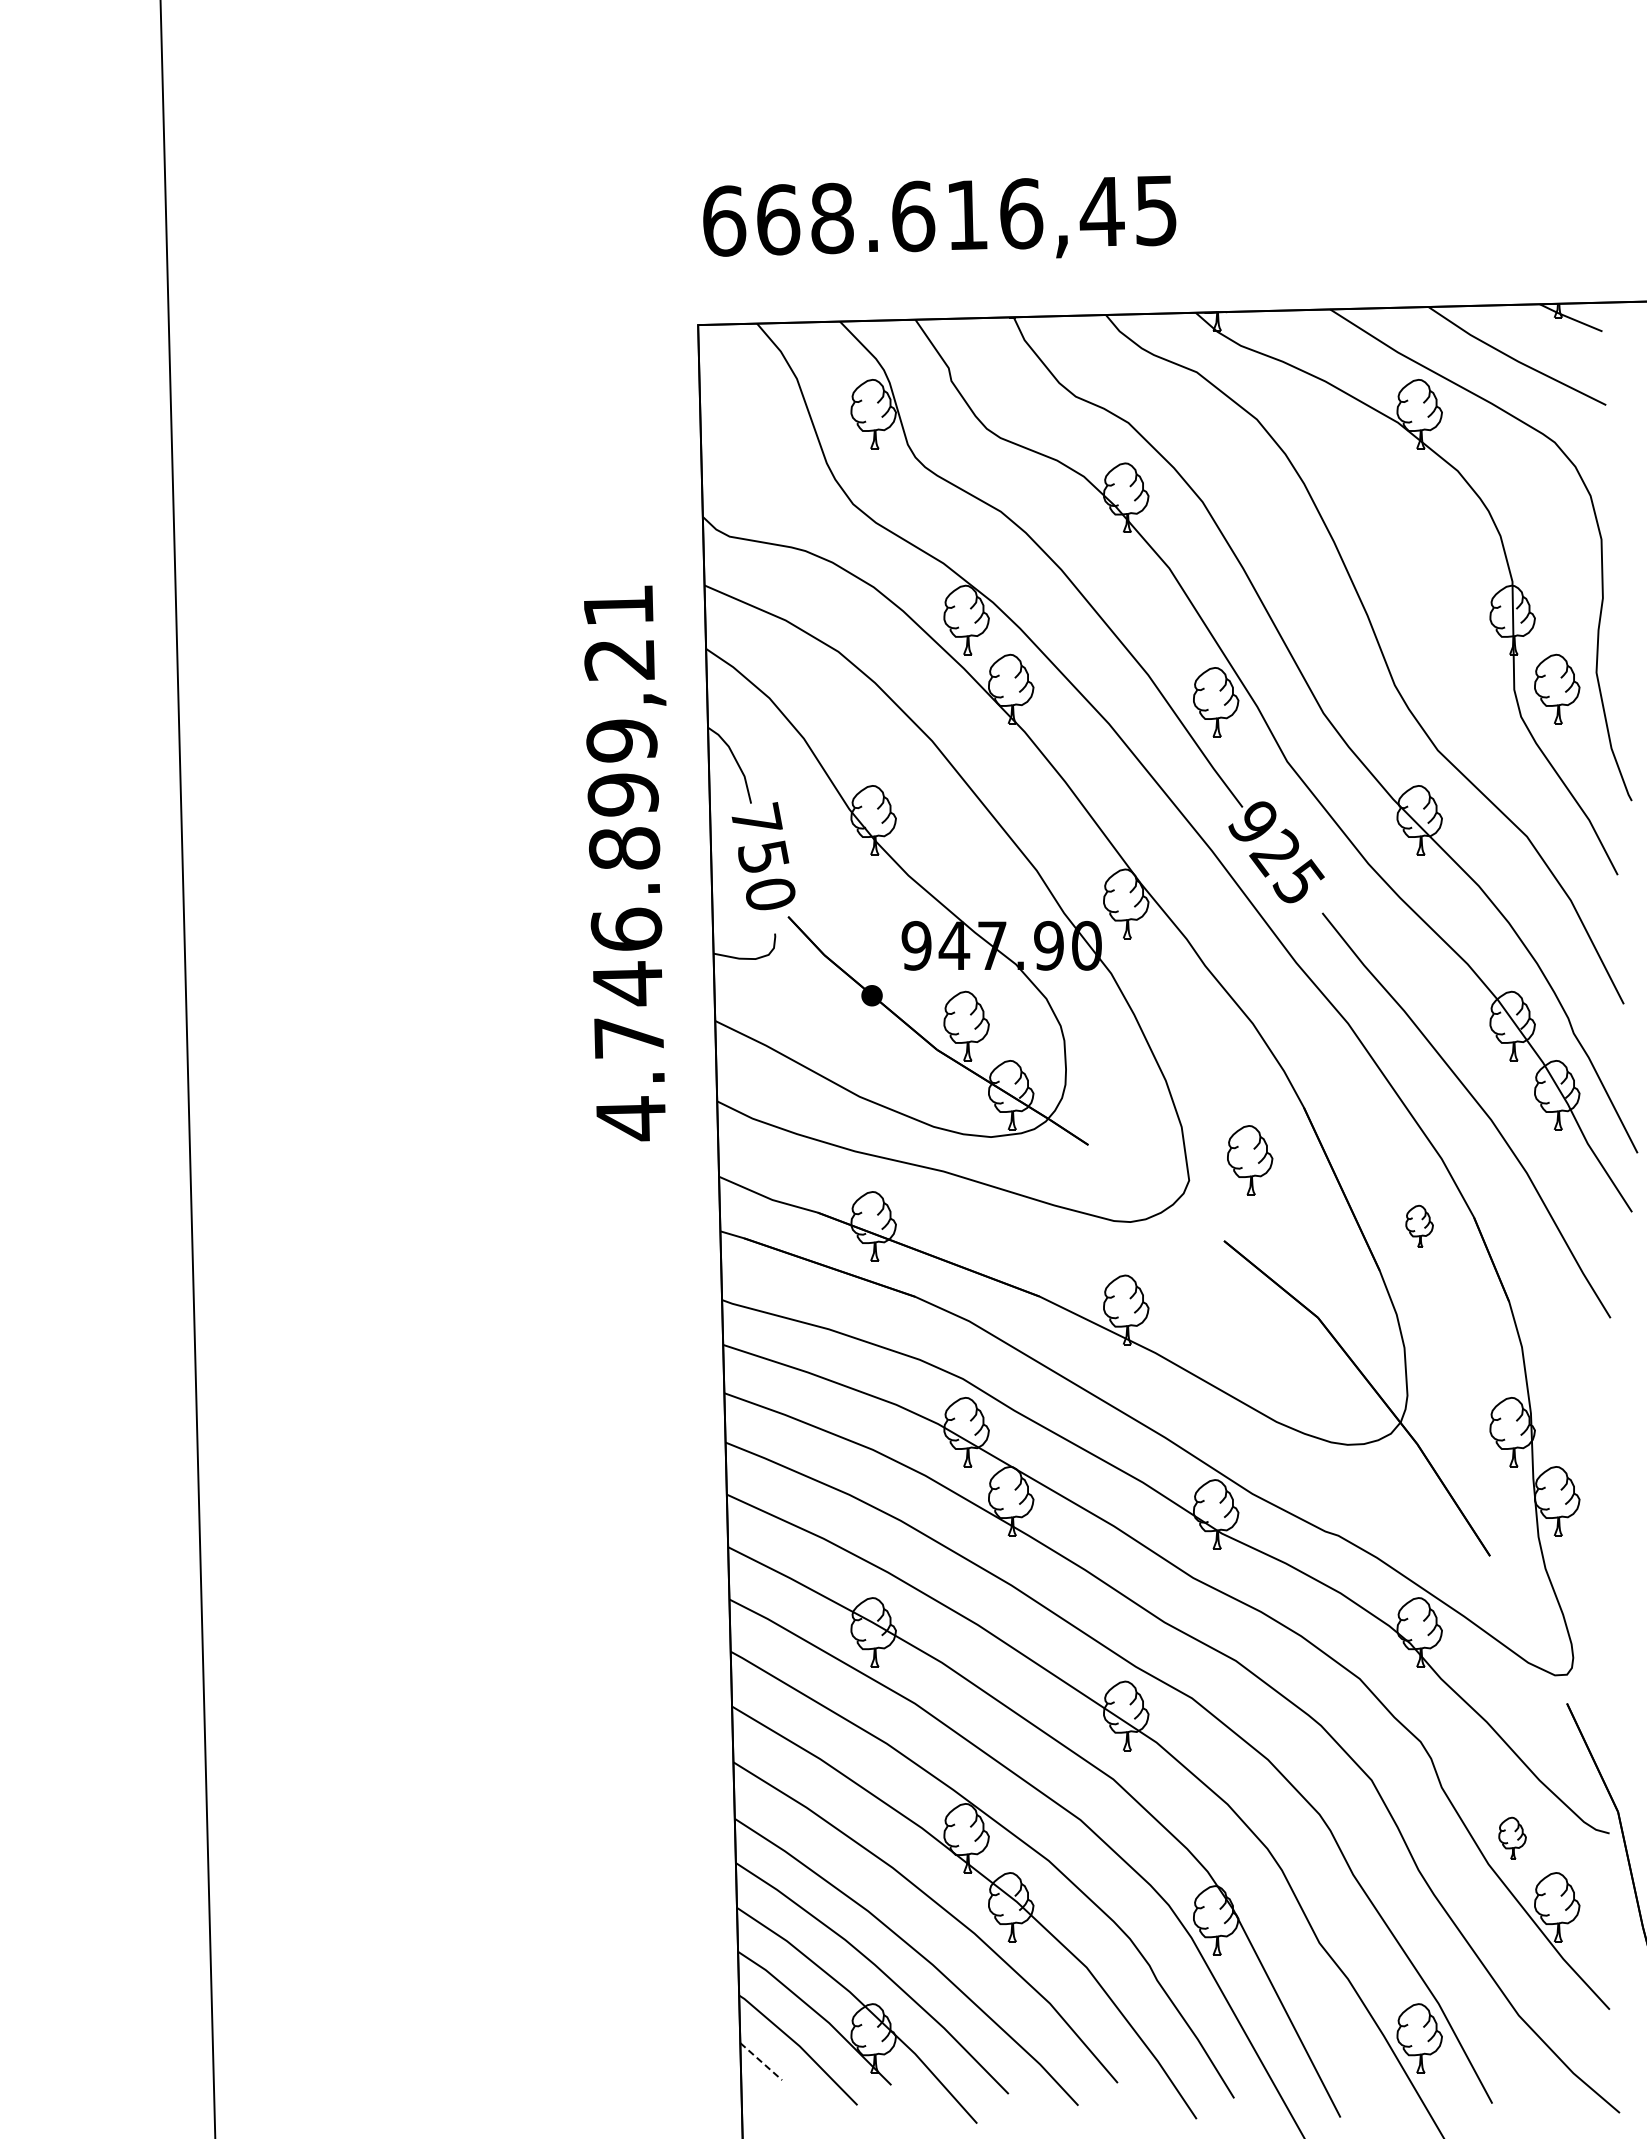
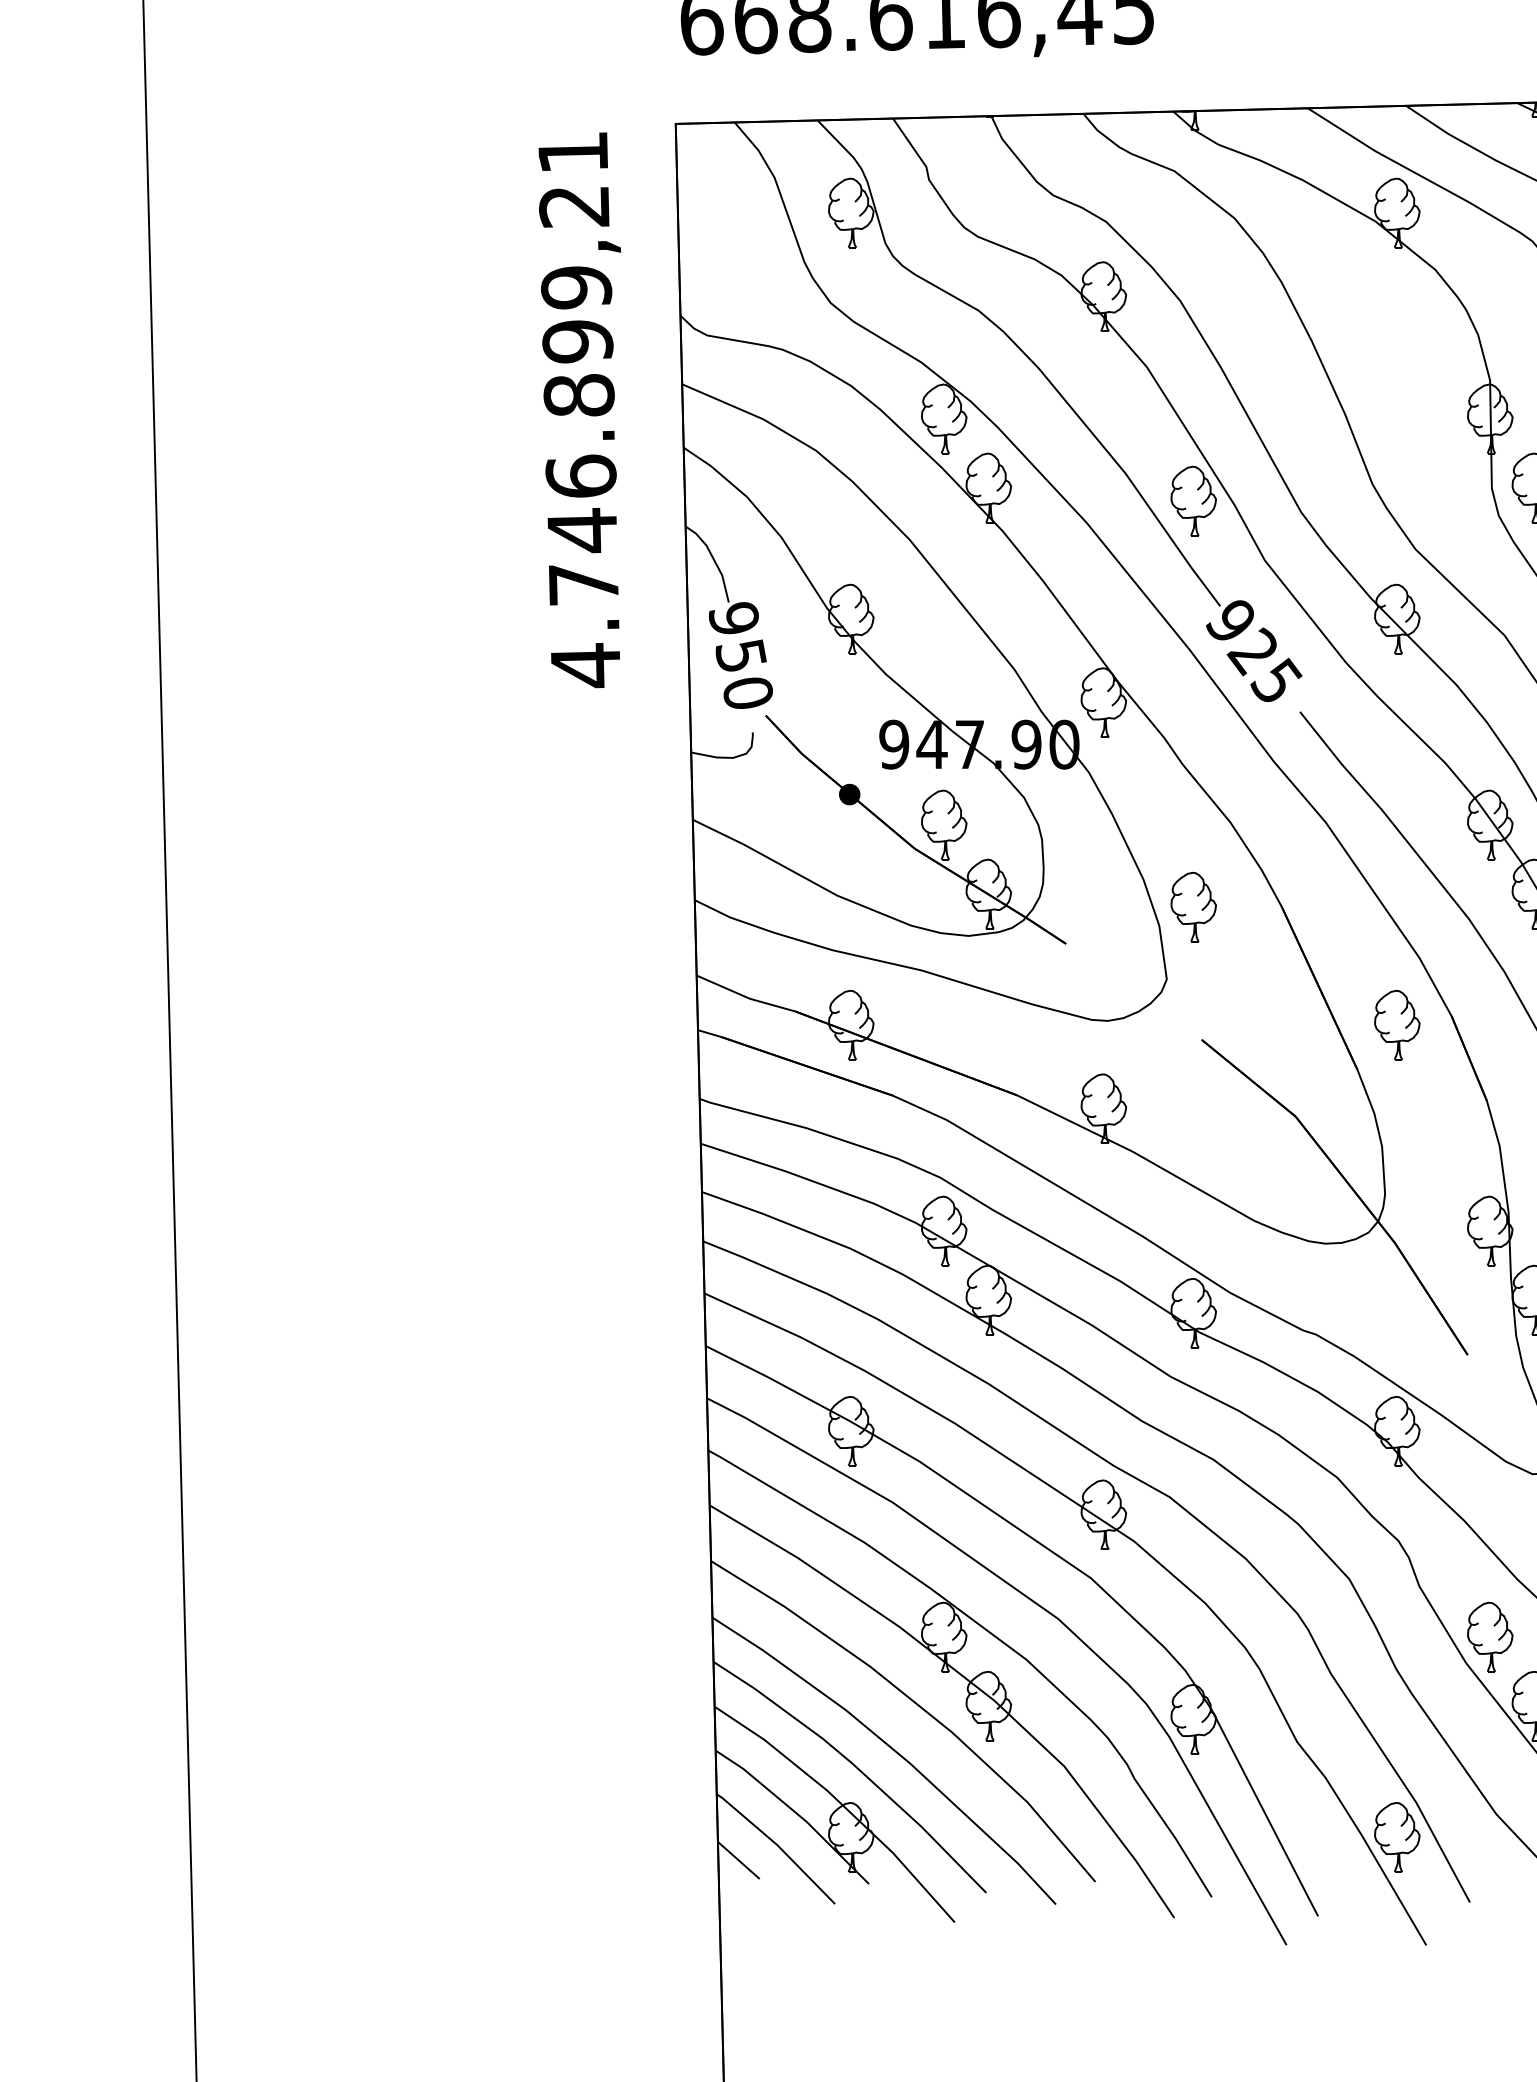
text: (756, 818) -> (734, 617), 750 -> 950
text: (625, 863) -> (580, 410), moved
part: (1250, 1160) -> (1194, 907), moved
part: (1419, 1226) -> (1397, 1025), size x1.67
part: (1512, 1838) -> (1490, 1637), size x1.67
line: (761, 2061) -> (739, 1860), dashed -> solid

